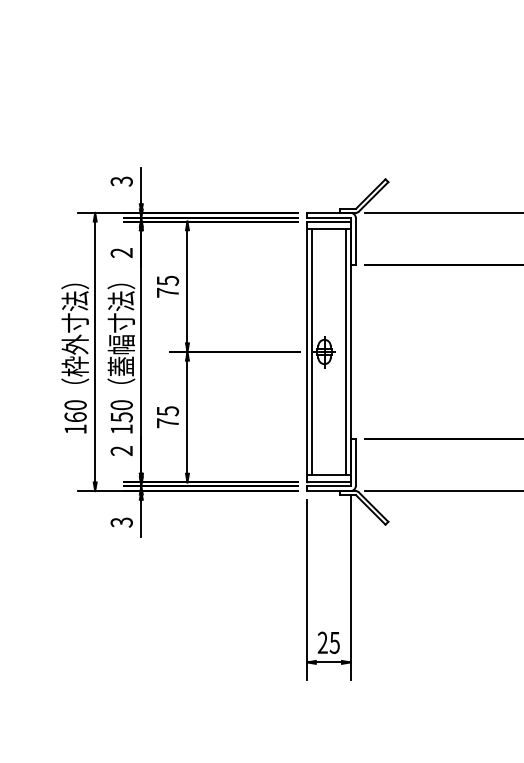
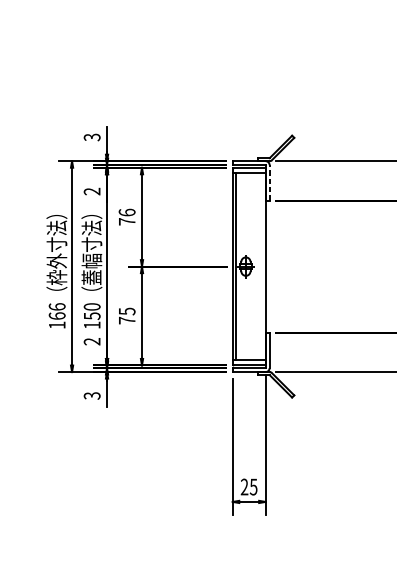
line: (355, 241) -> (269, 182), solid -> dashed
text: (167, 280) -> (126, 212), 75 -> 76
line: (346, 351) -> (262, 266), removed
text: (75, 405) -> (57, 307), 160 -> 166

